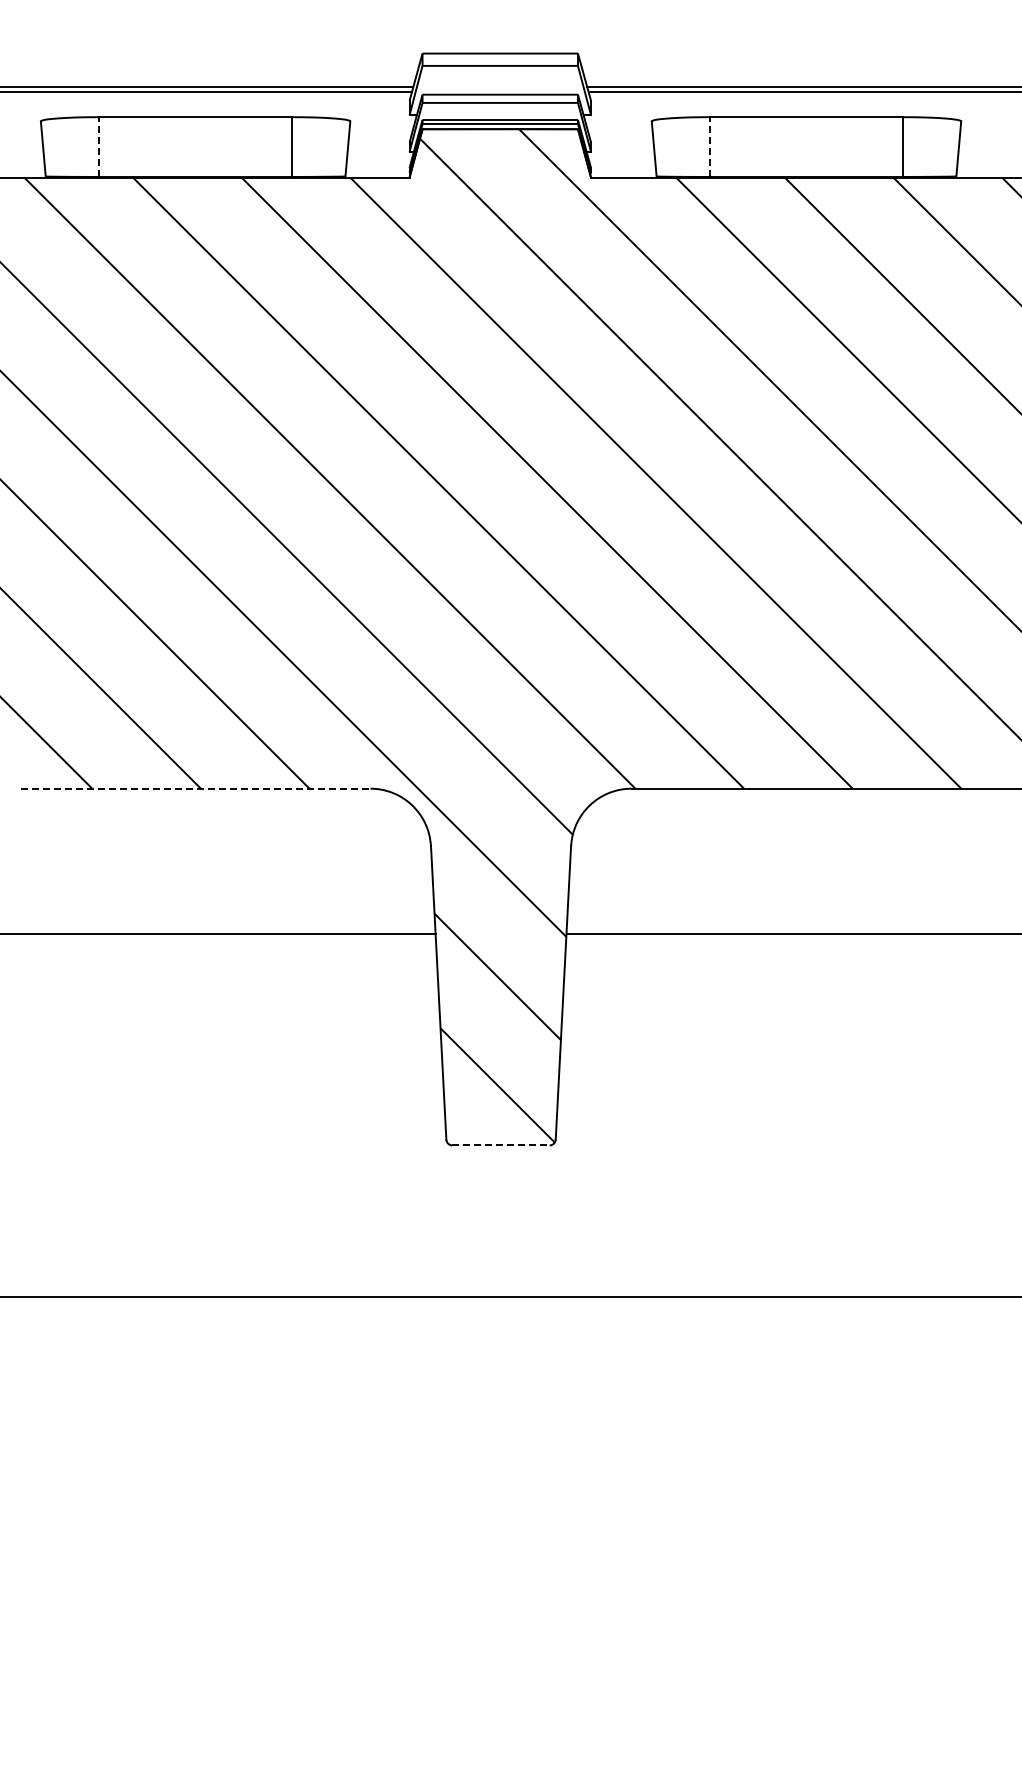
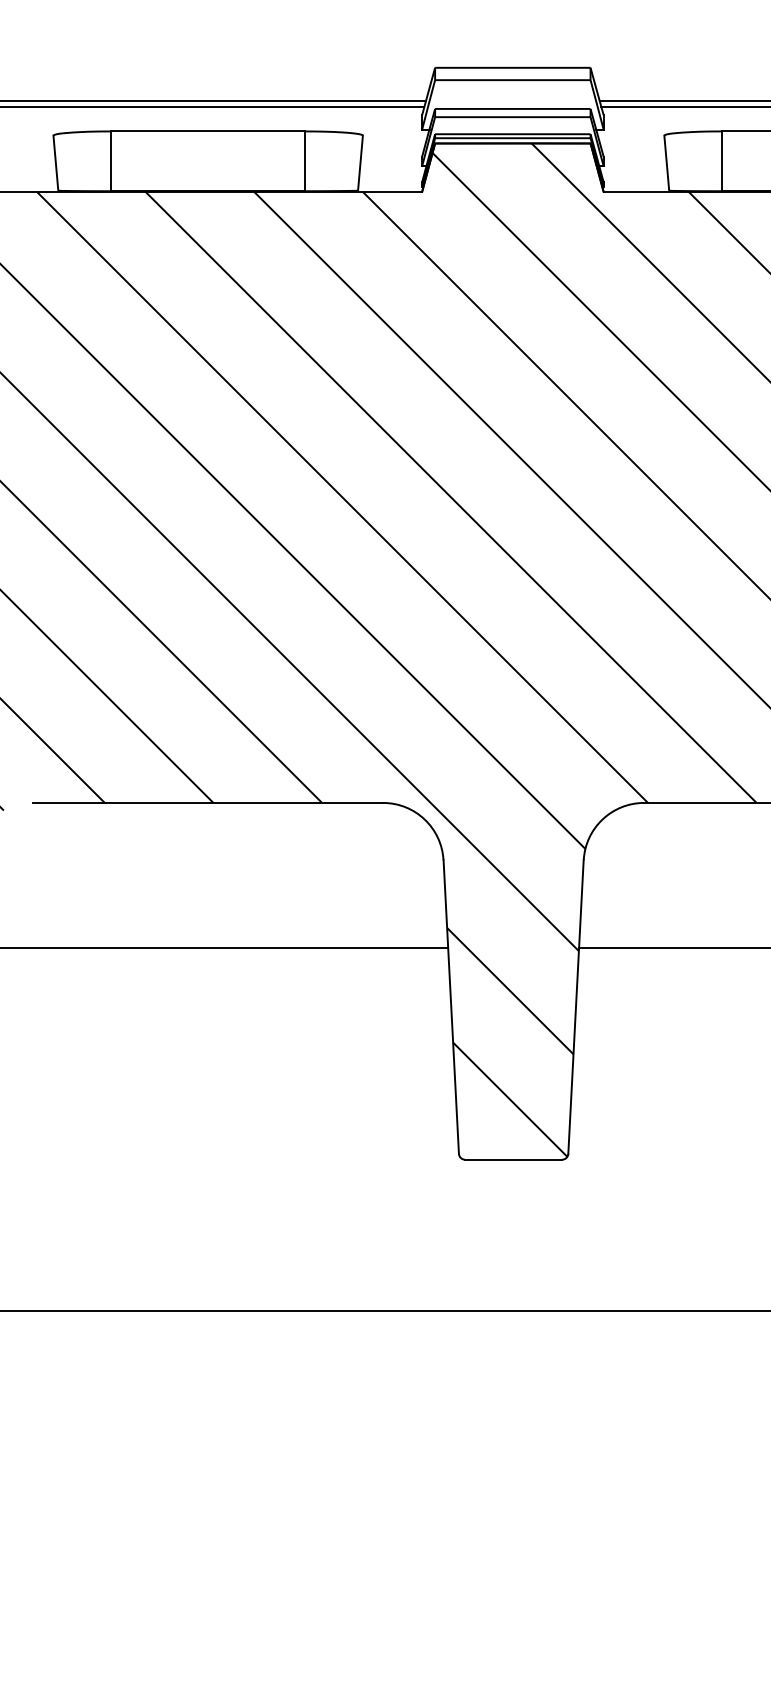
line: (98, 147) -> (111, 161), dashed -> solid
line: (709, 147) -> (722, 161), dashed -> solid
line: (195, 788) -> (208, 802), dashed -> solid
line: (501, 1145) -> (514, 1159), dashed -> solid

